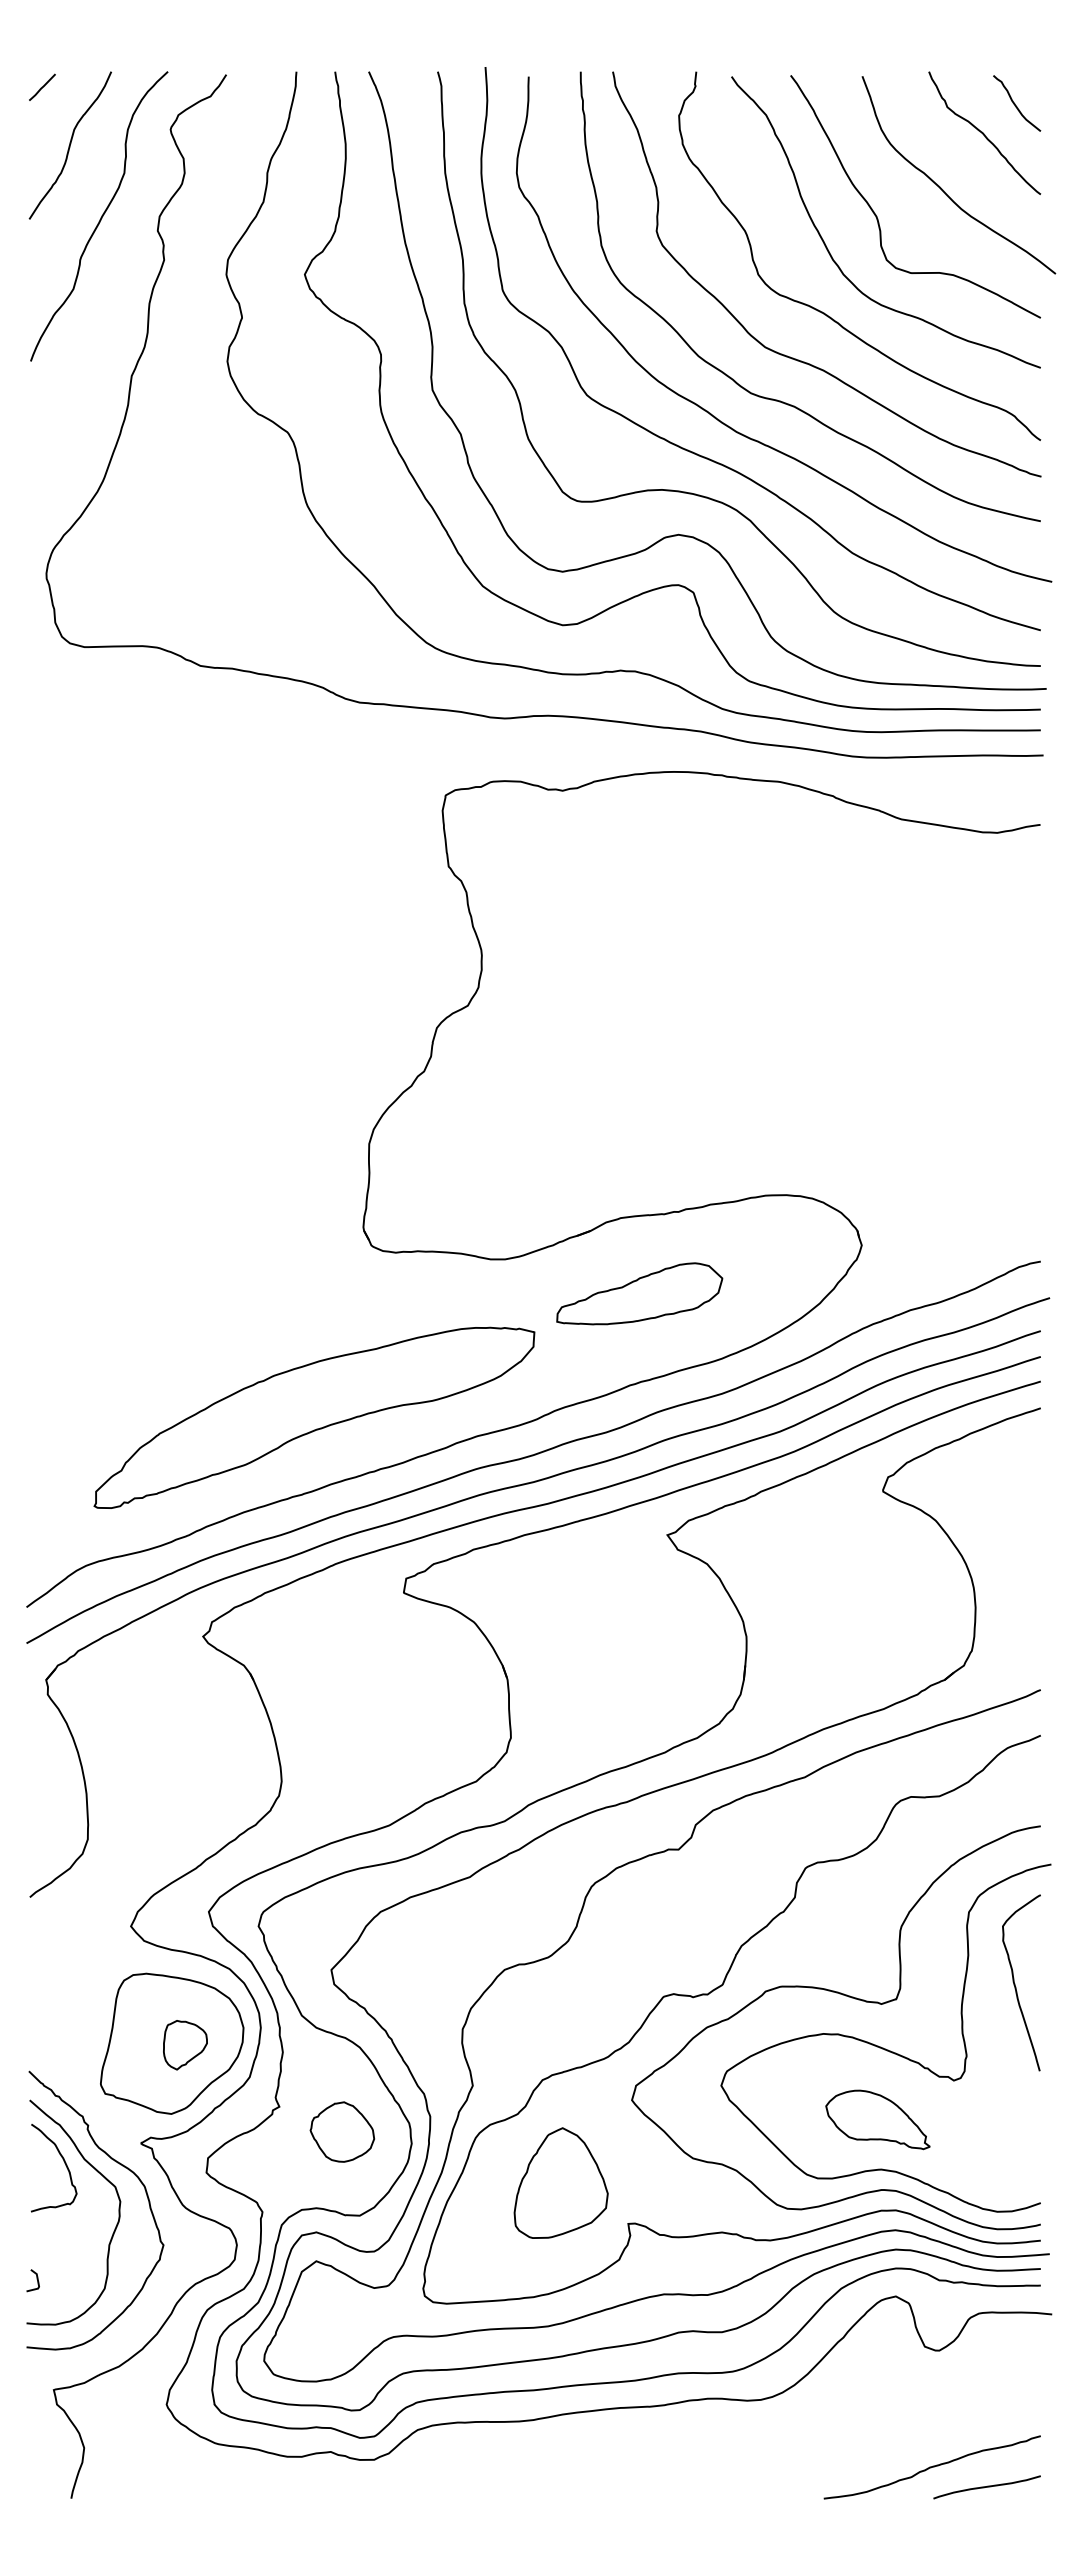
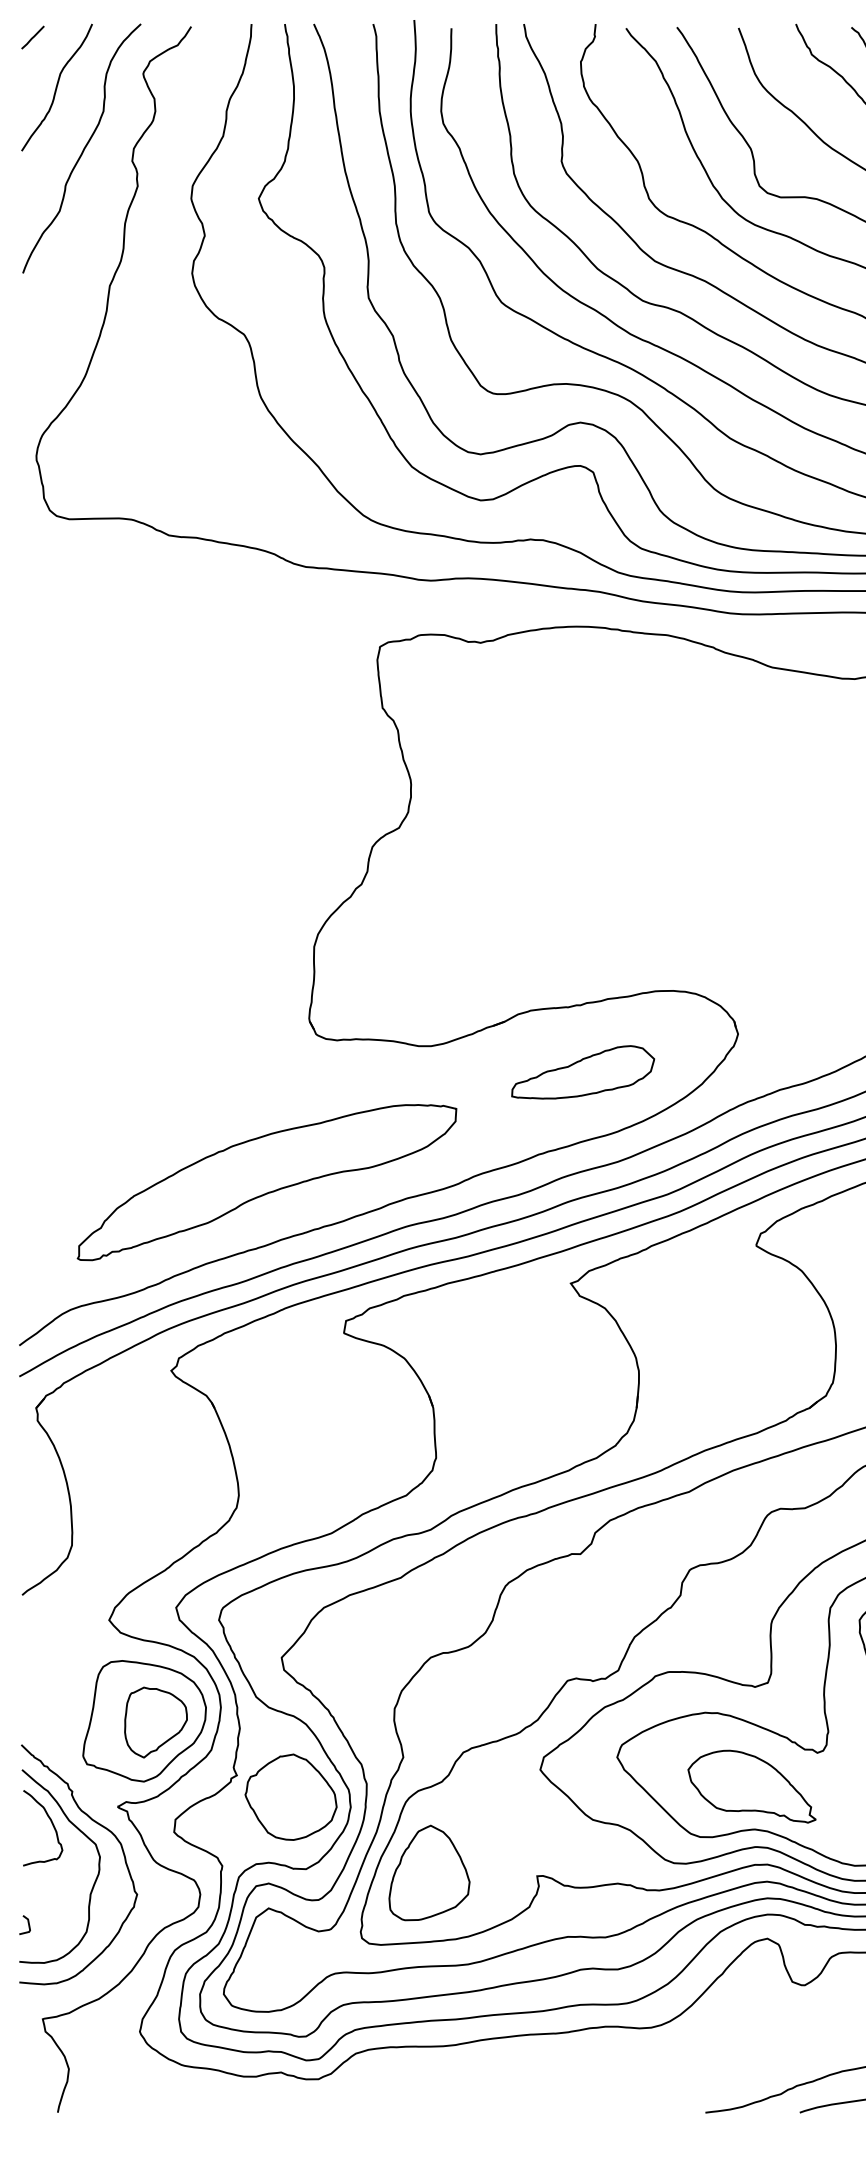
part: (639, 1293) -> (582, 1072), moved
part: (185, 2044) -> (156, 1721), size x1.67
part: (877, 2119) -> (751, 1786), size x1.43
part: (342, 2131) -> (291, 1796), size x1.67
part: (560, 2182) -> (428, 1872), moved

